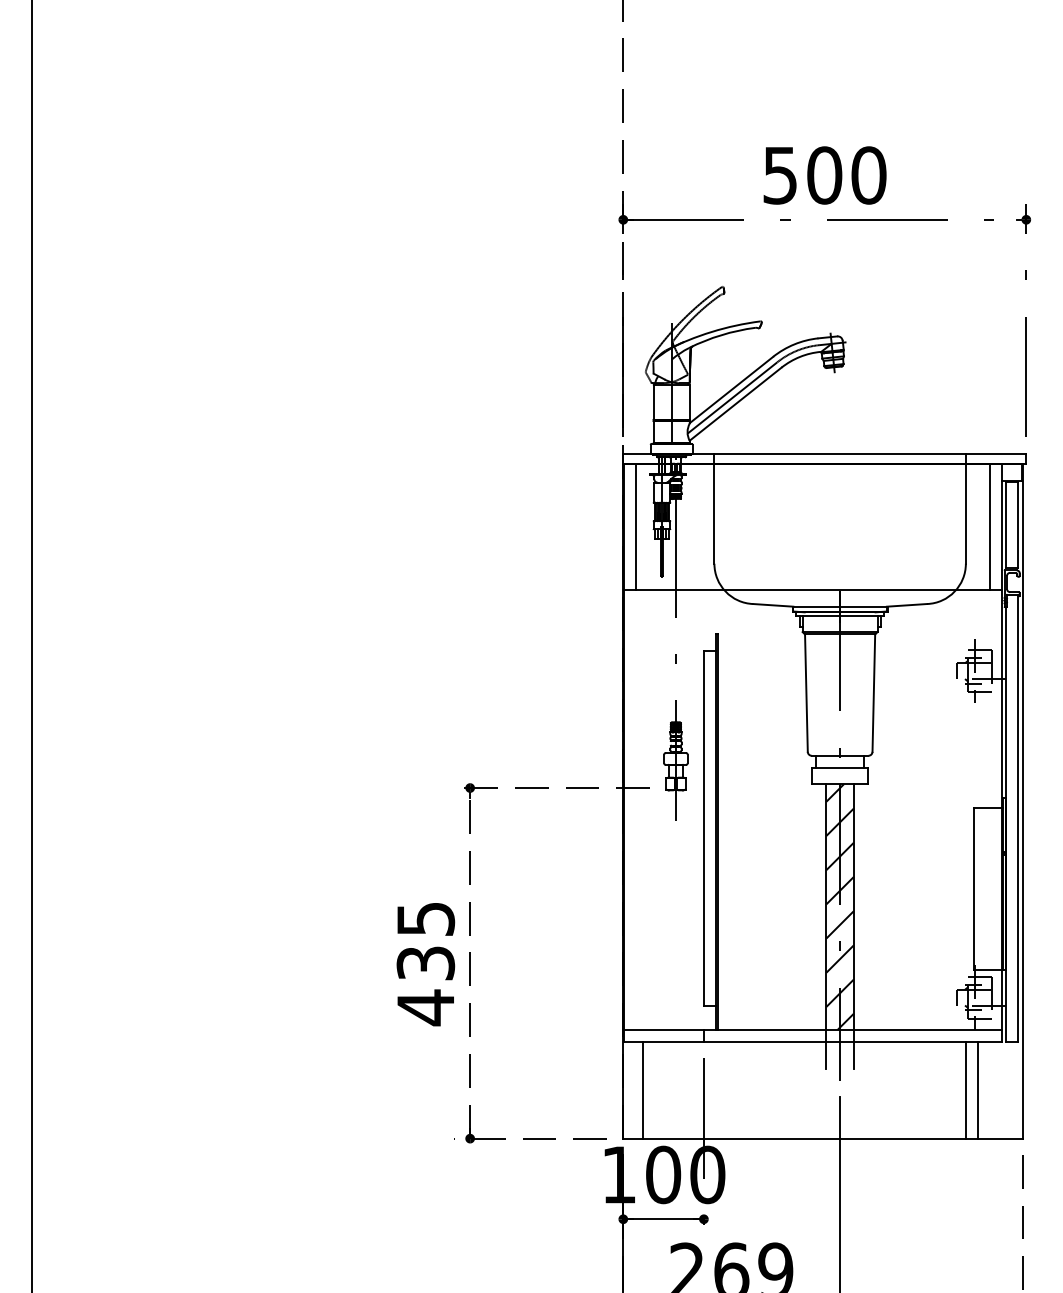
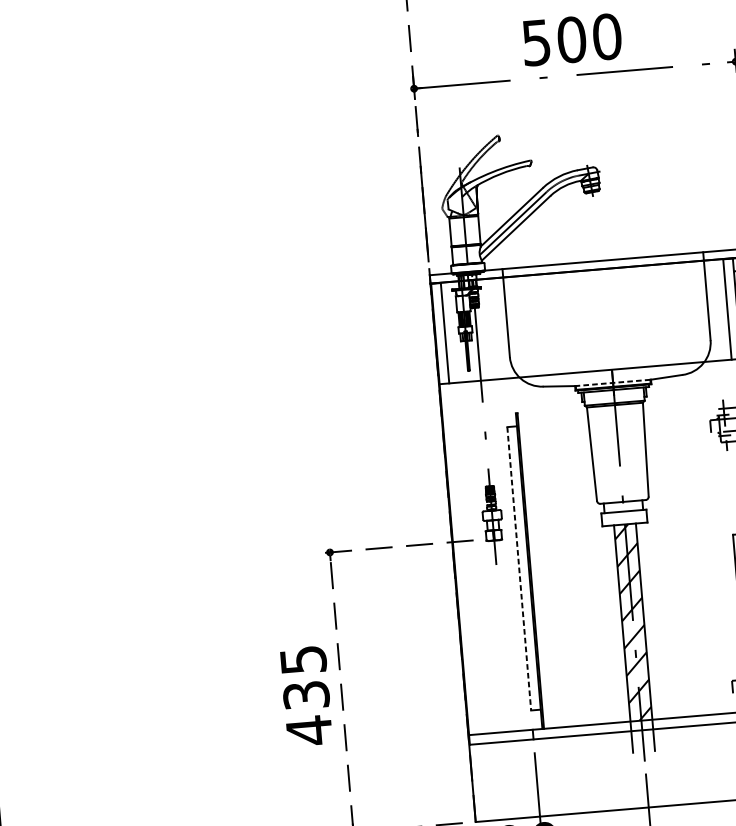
line: (840, 606) -> (613, 382), solid -> dashed
line: (703, 828) -> (518, 569), solid -> dashed
line: (643, 1089) -> (488, 781), removed

